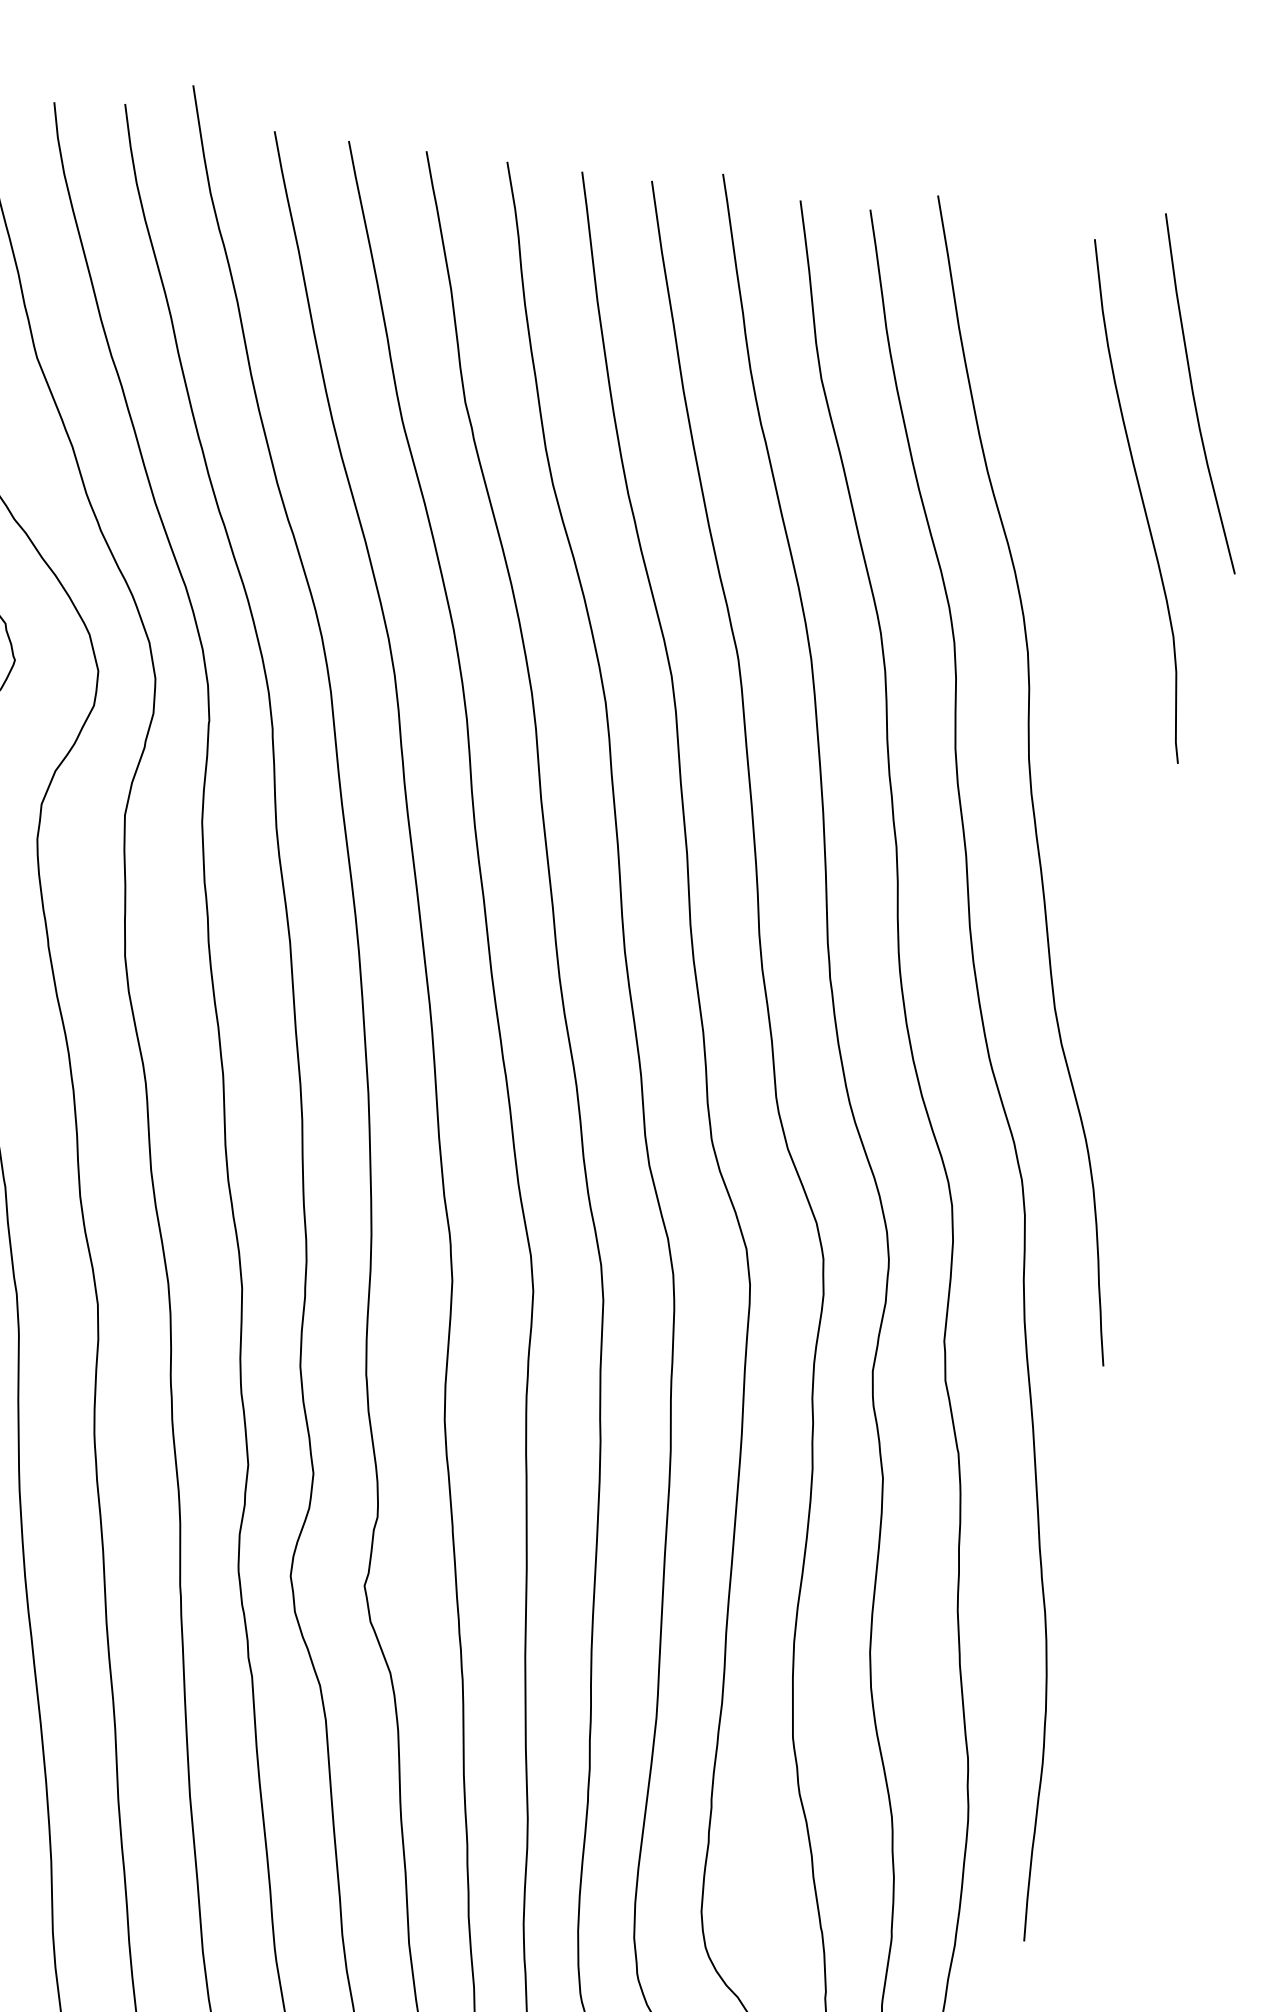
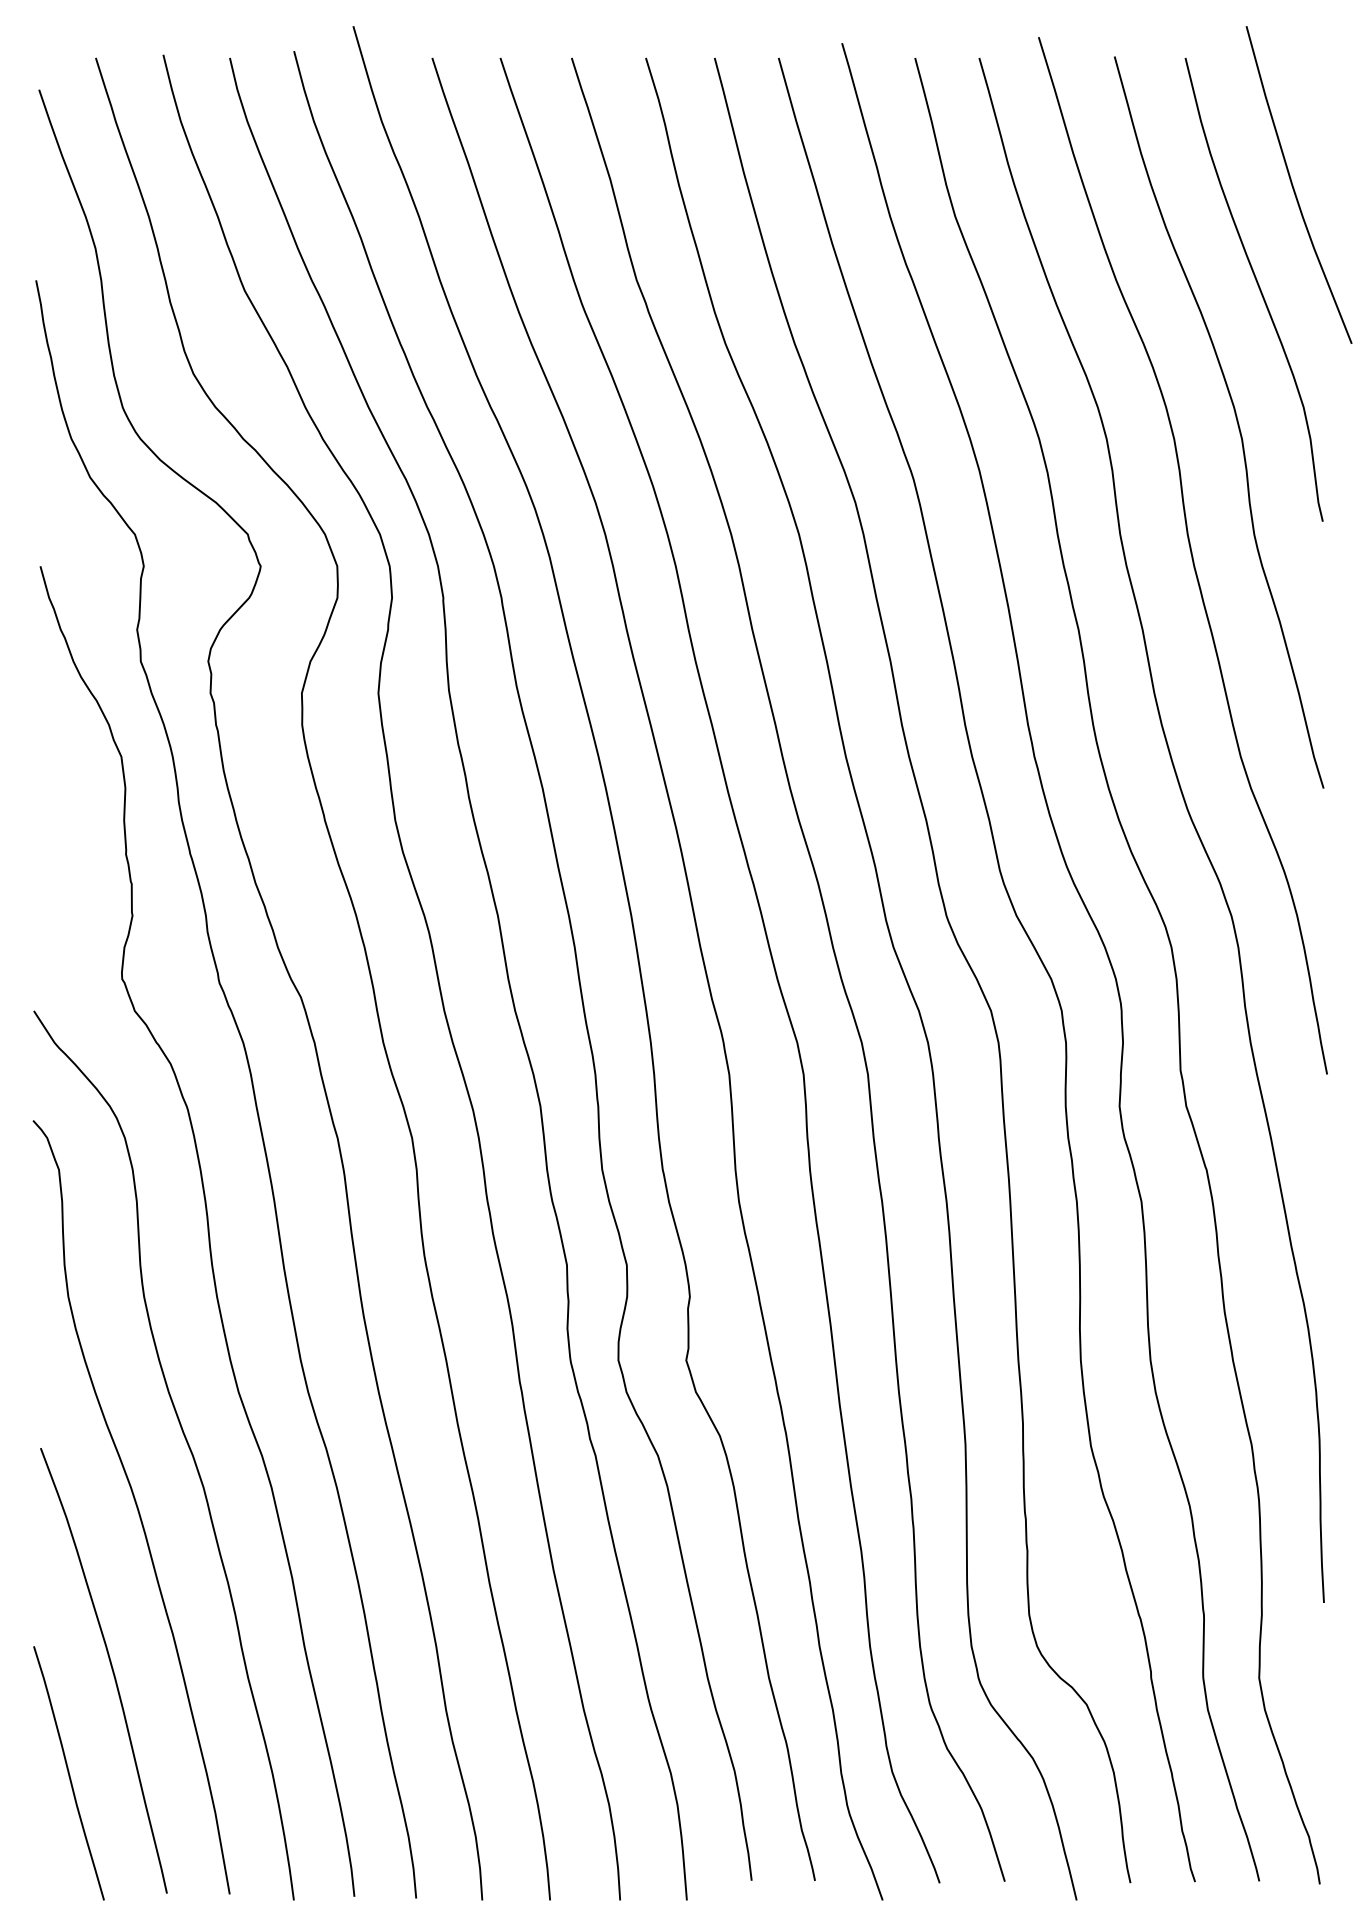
curve: (1097, 637) -> (1235, 417), added

